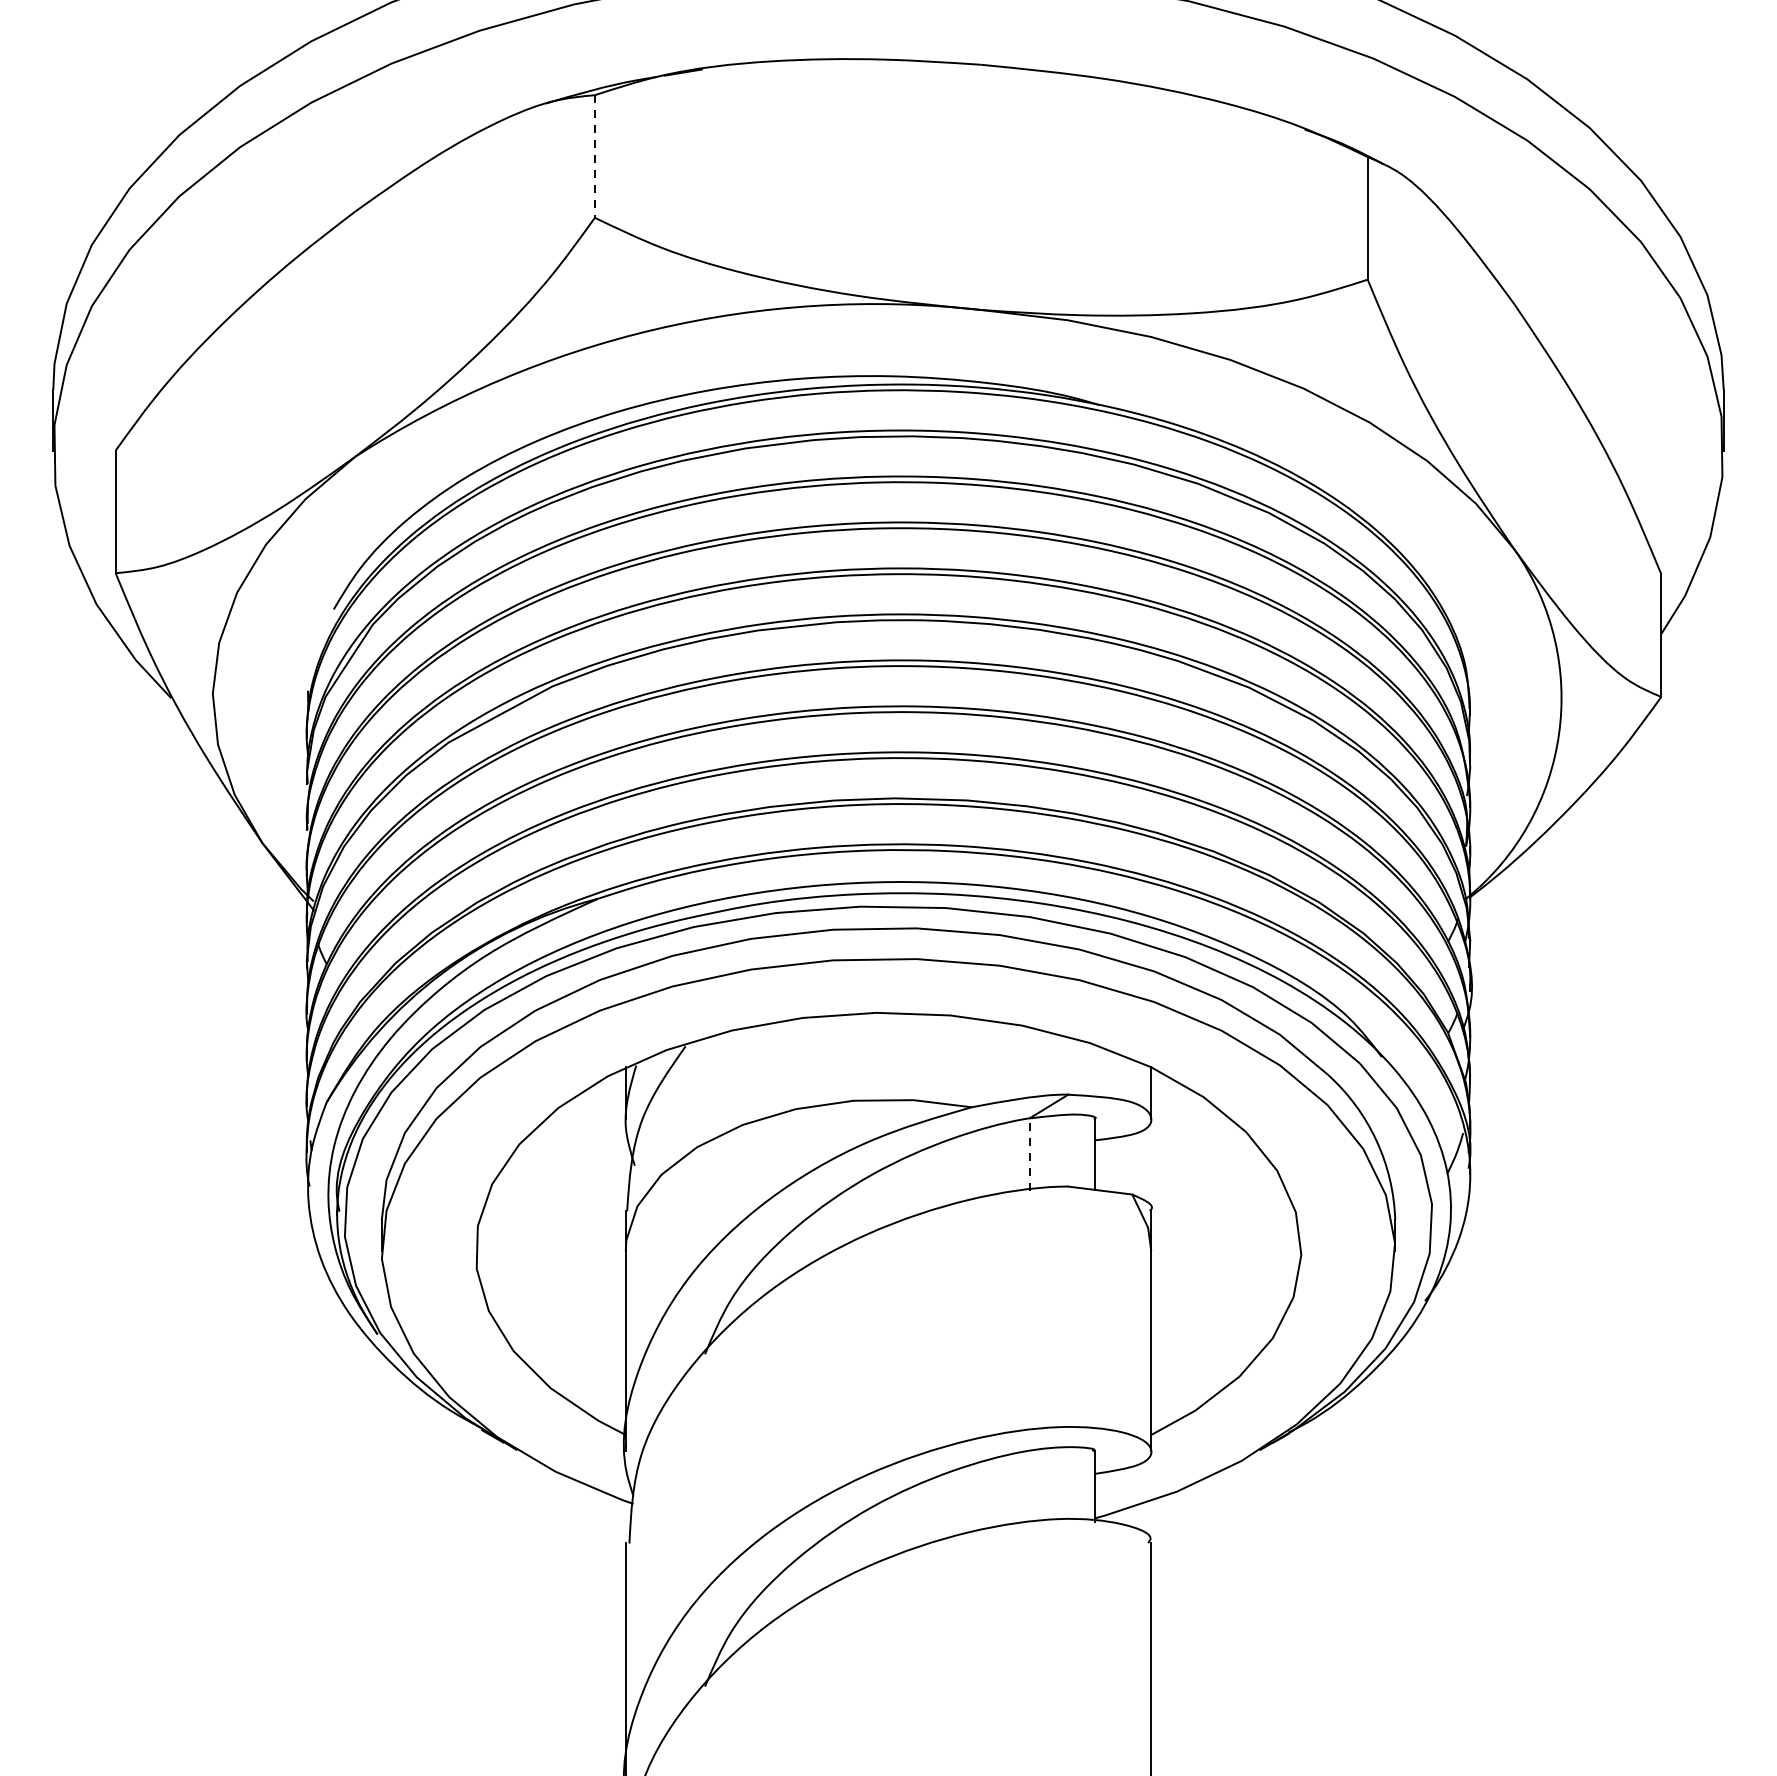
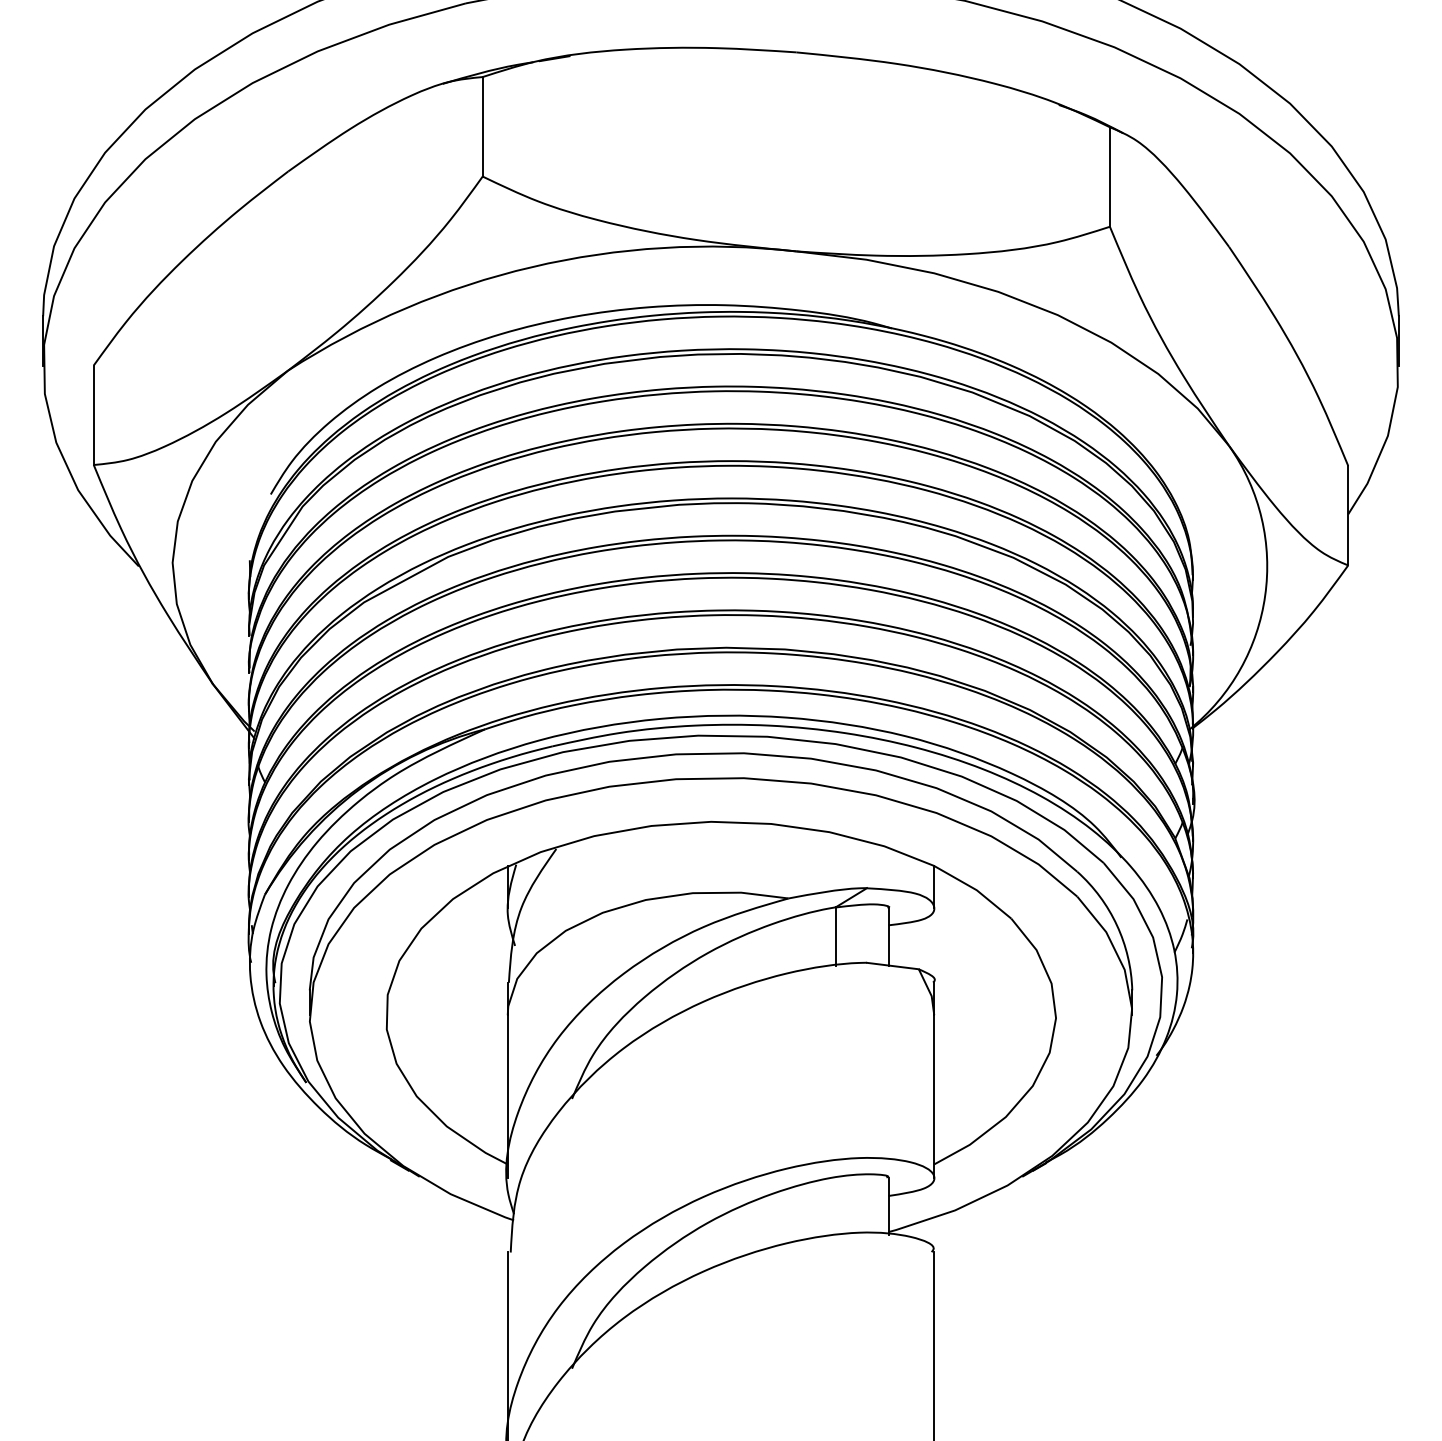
line: (594, 157) -> (482, 127), dashed -> solid
line: (1030, 1154) -> (836, 936), dashed -> solid

